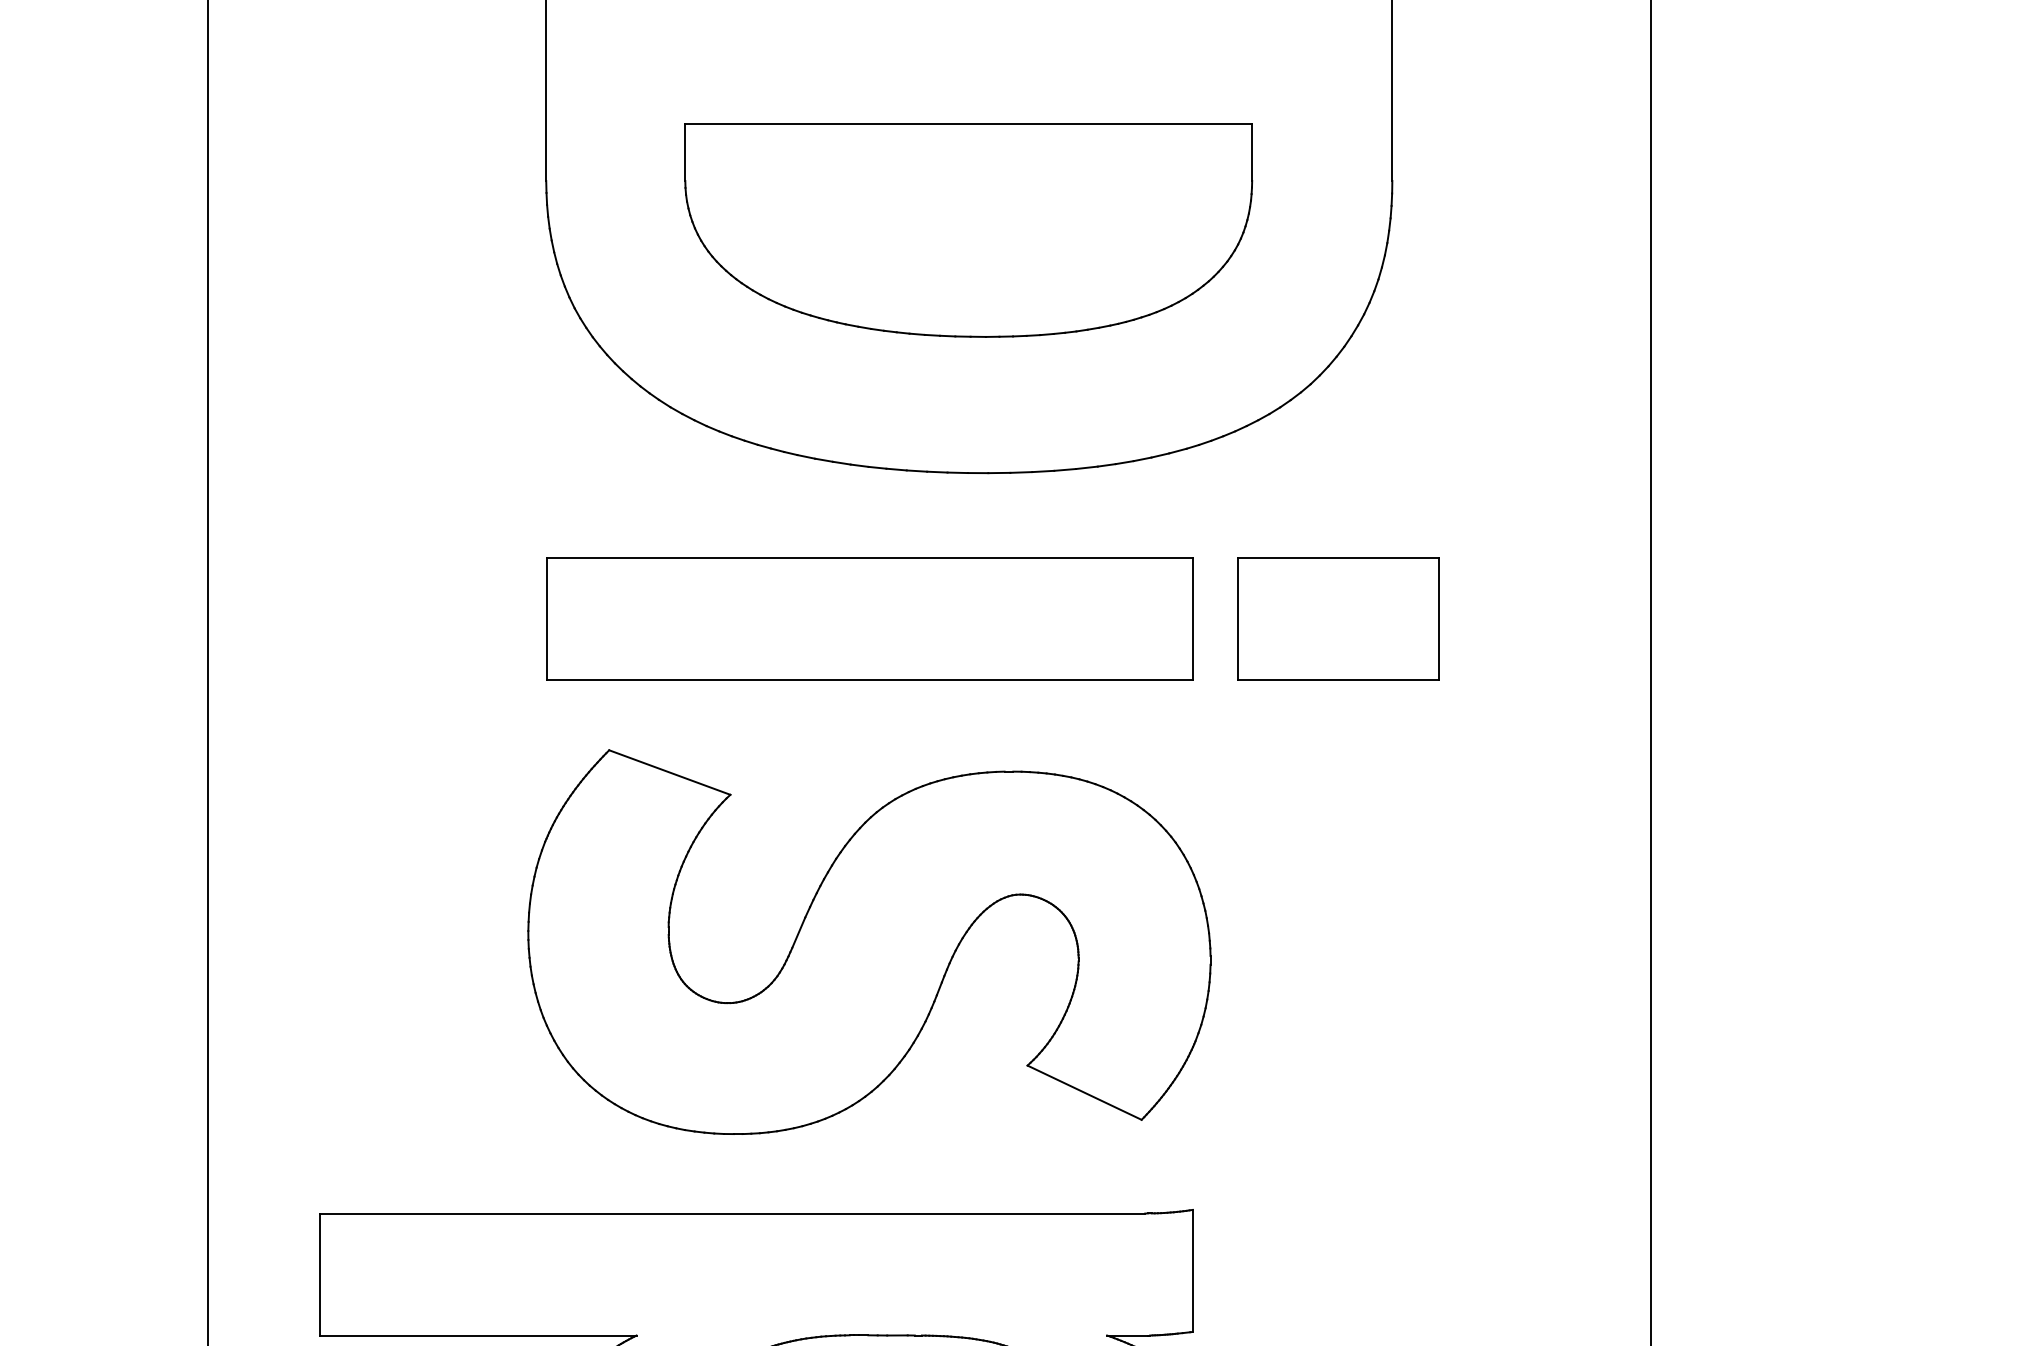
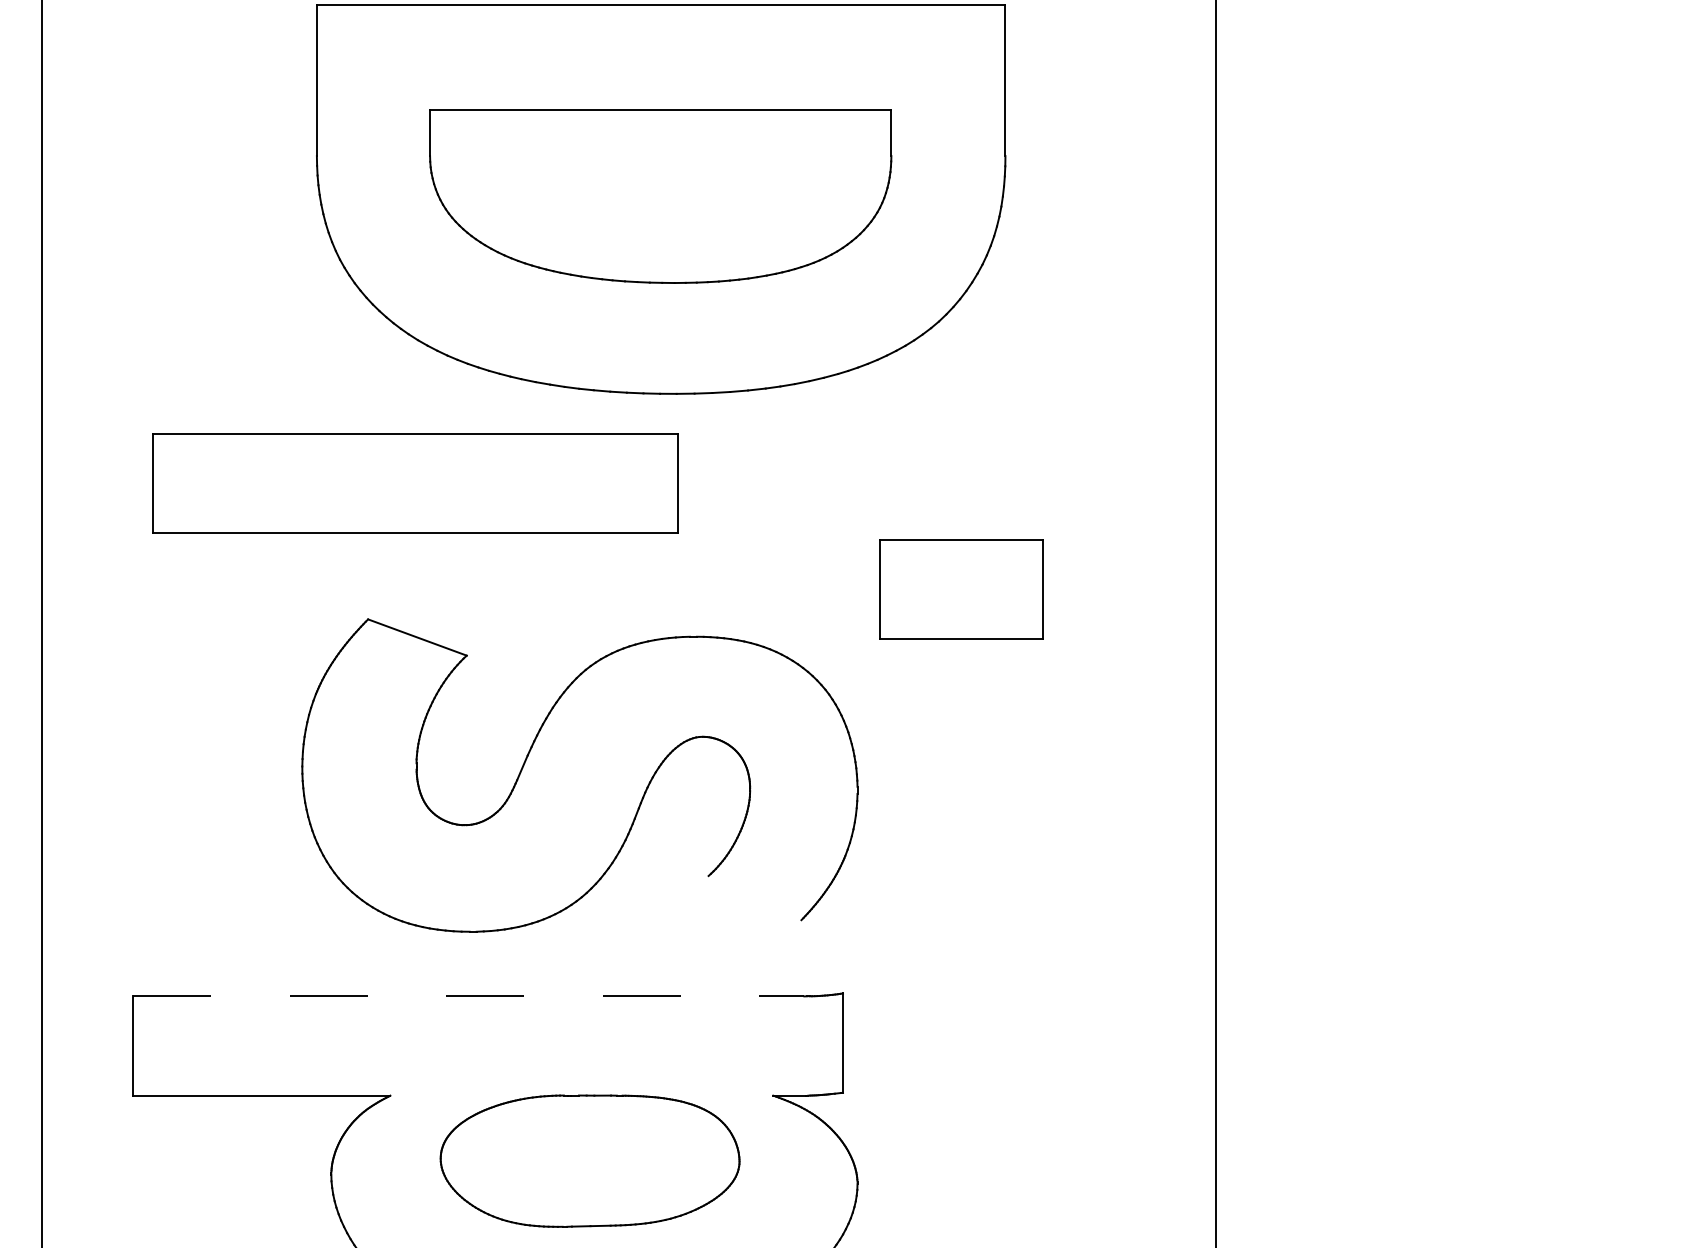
part: (870, 618) -> (415, 483), moved
part: (1338, 618) -> (961, 589), moved
line: (1083, 1093) -> (754, 898), removed
line: (732, 1213) -> (468, 996), solid -> dashed

